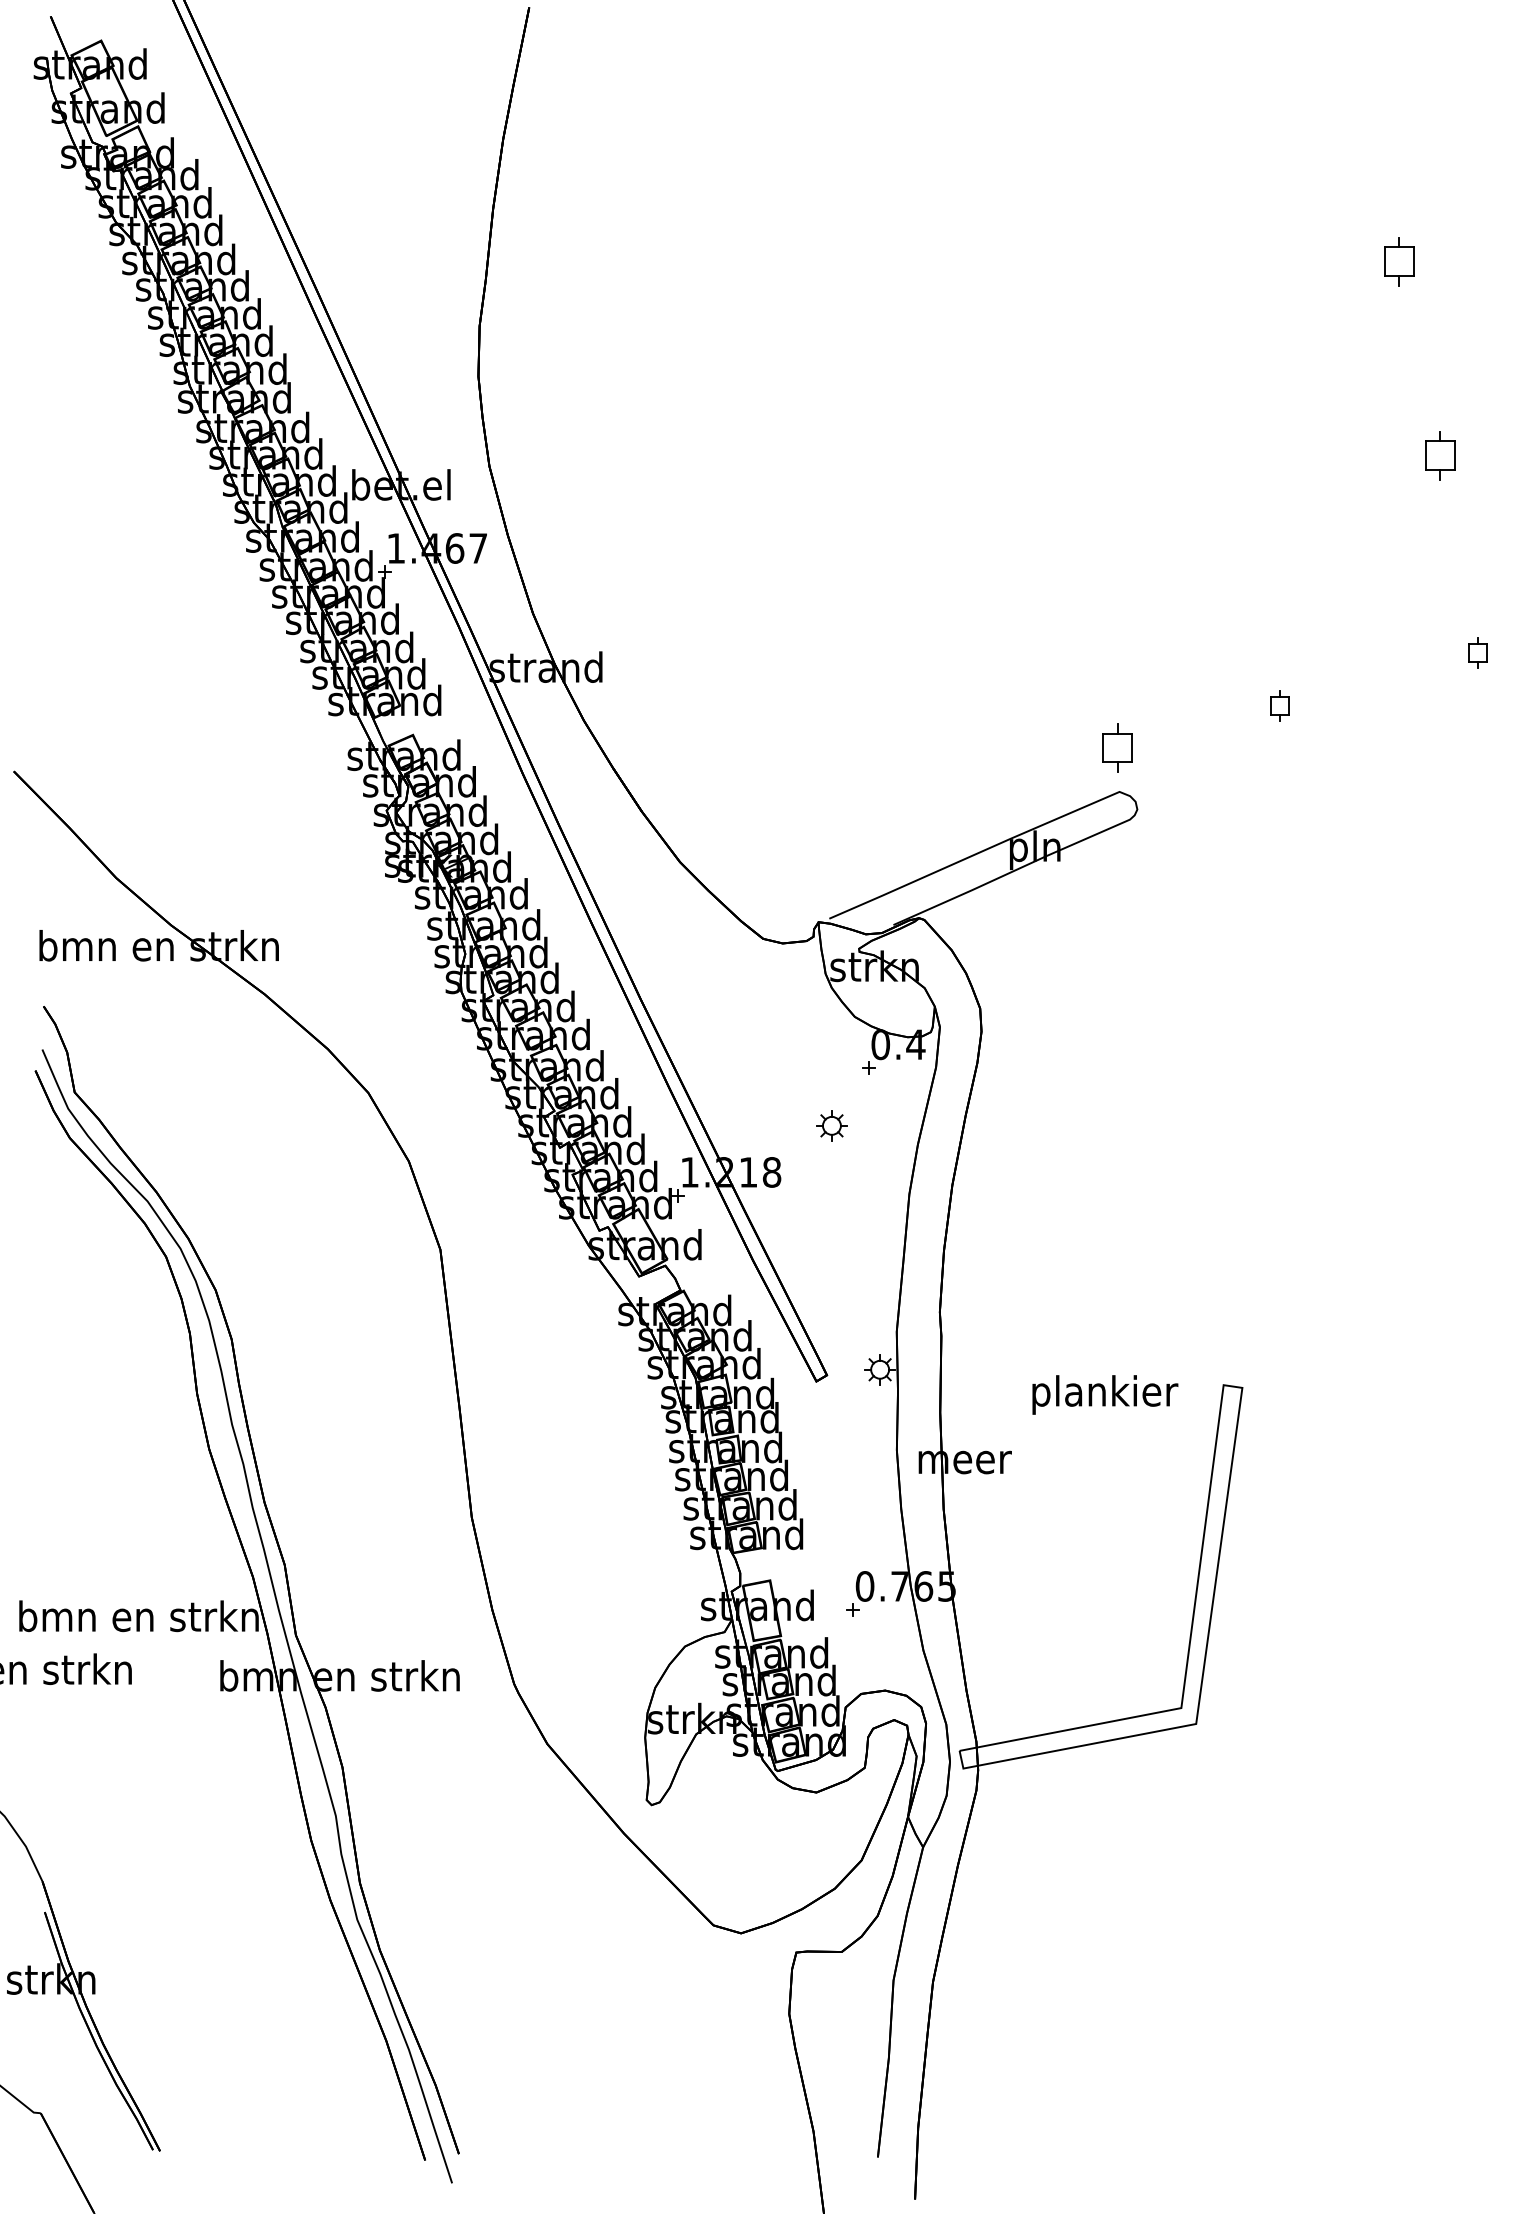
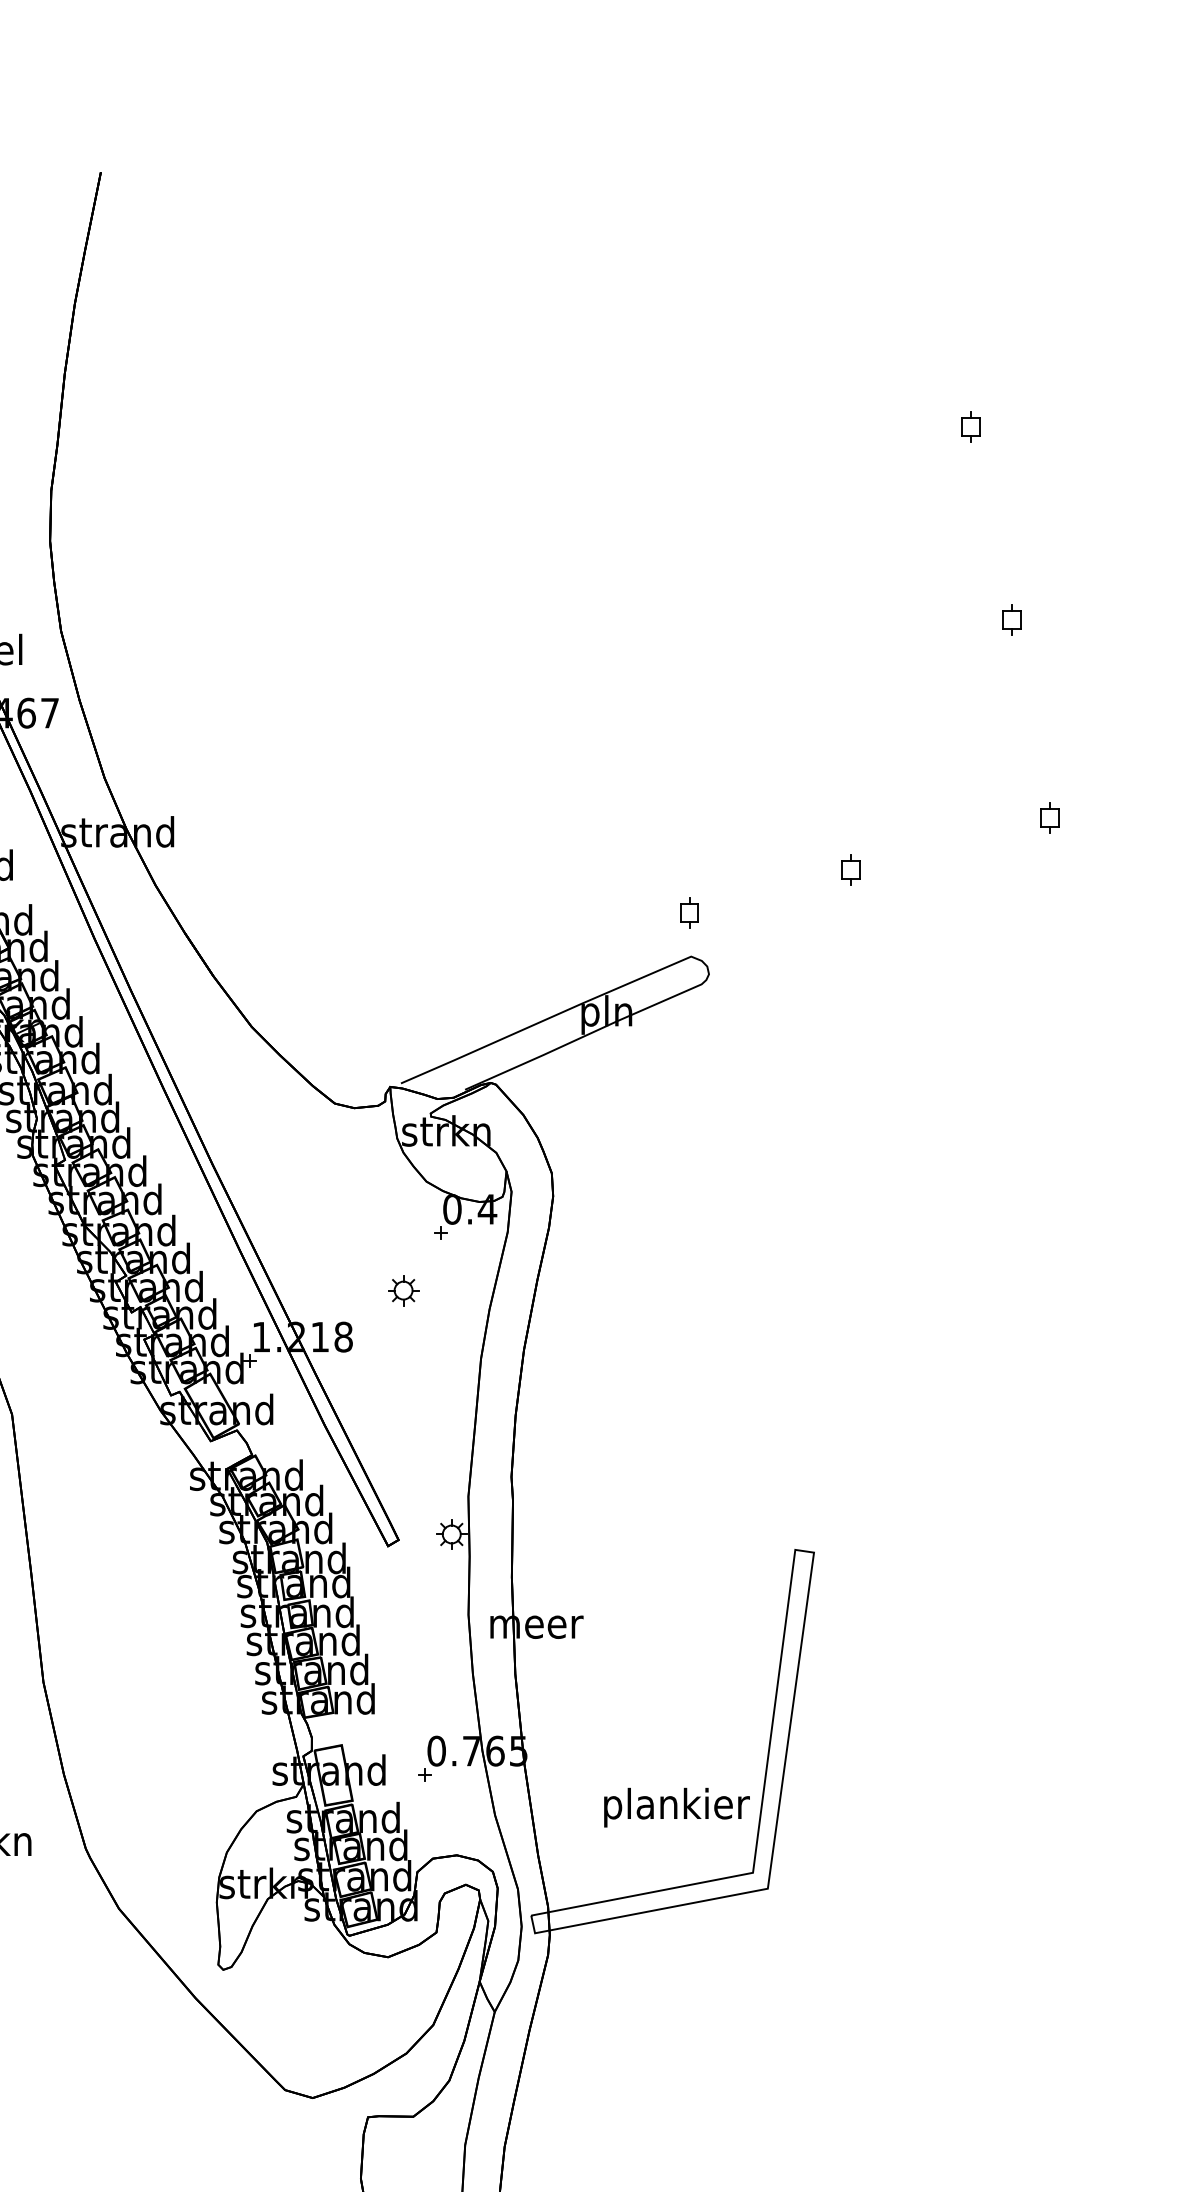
part: (1398, 261) -> (970, 426), size x0.62
part: (1440, 454) -> (1012, 619), size x0.62
part: (1117, 747) -> (689, 912), size x0.62
text: (1105, 1394) -> (677, 1807), moved

